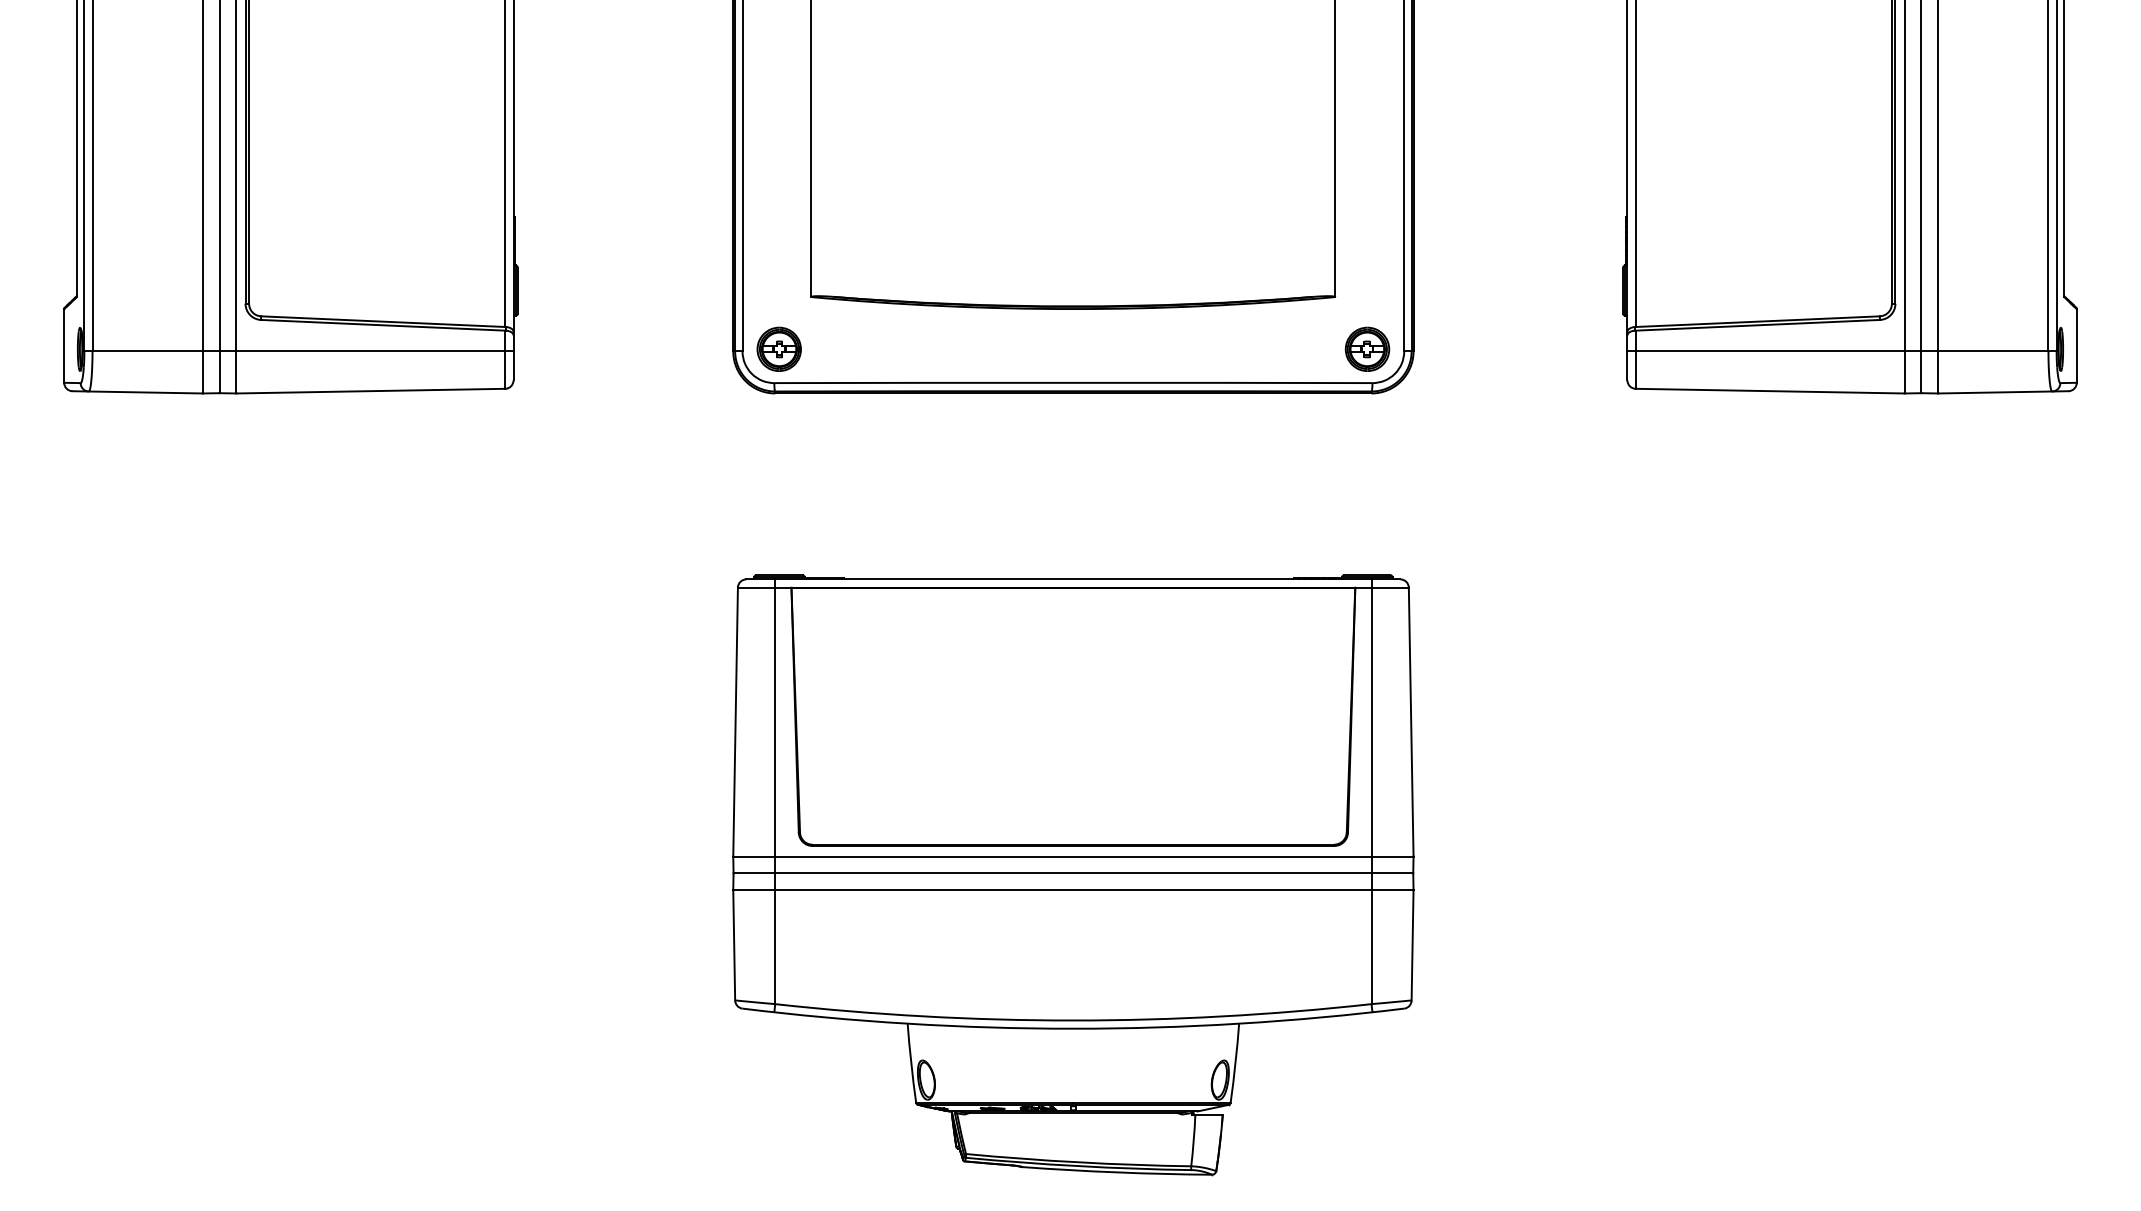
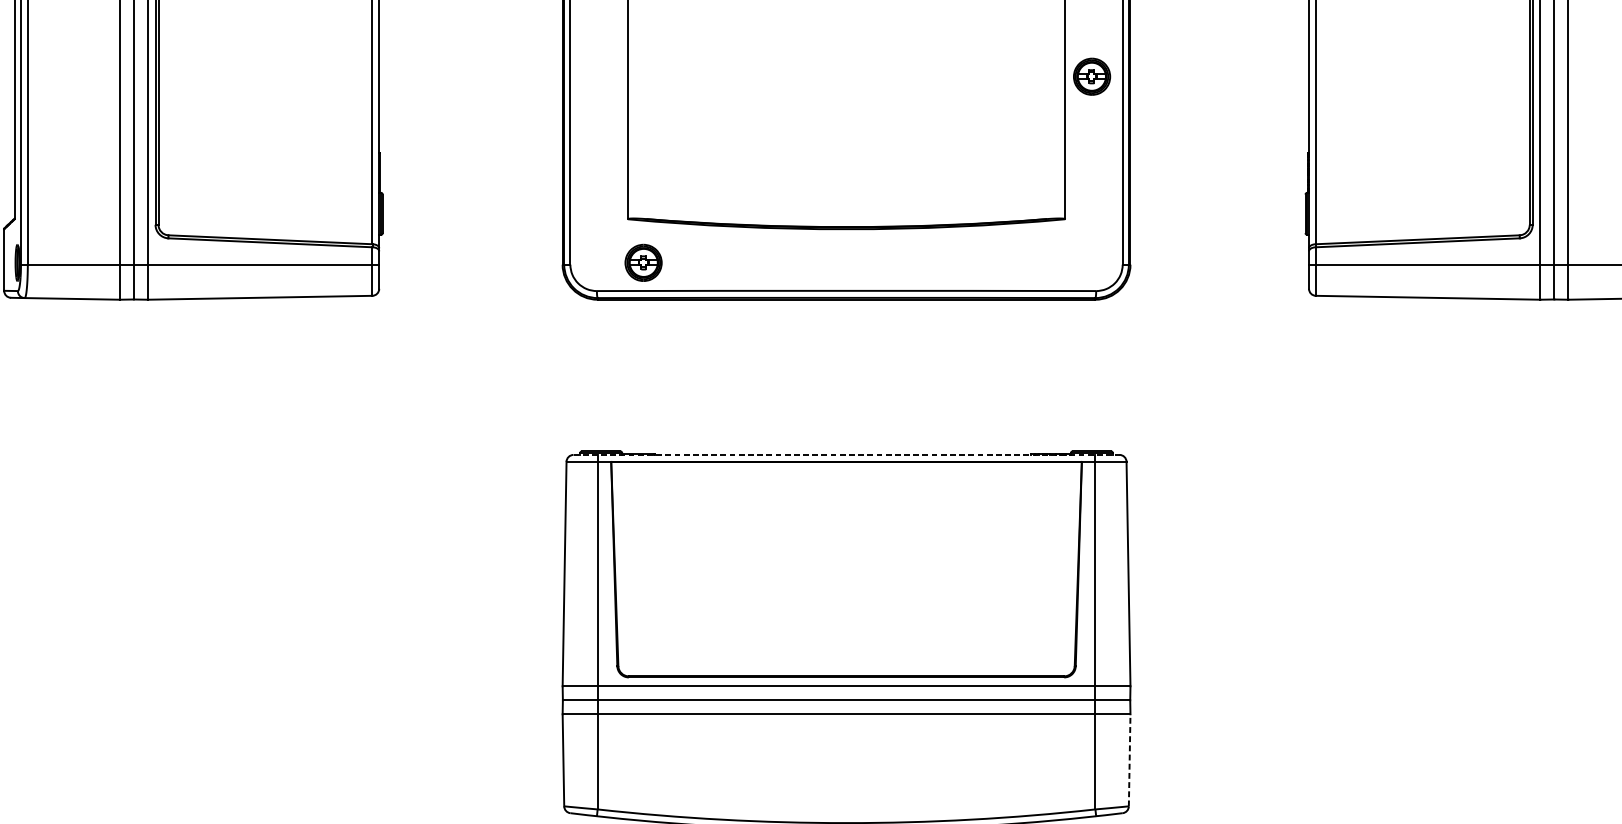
part: (778, 348) -> (642, 262), moved
part: (1367, 348) -> (1092, 76), moved
line: (1073, 579) -> (846, 454), solid -> dashed
line: (1412, 944) -> (1129, 759), solid -> dashed

